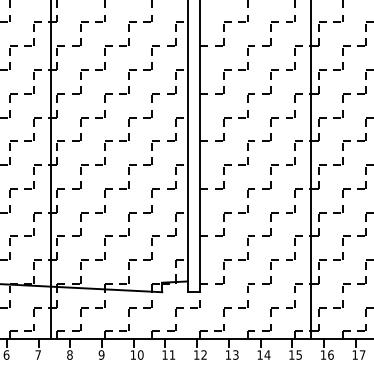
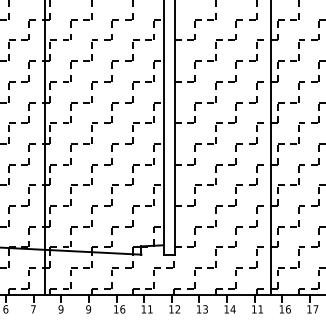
text: (69, 354) -> (60, 308), 8 -> 9
text: (140, 354) -> (122, 308), 10 -> 16
text: (298, 354) -> (260, 308), 15 -> 11

